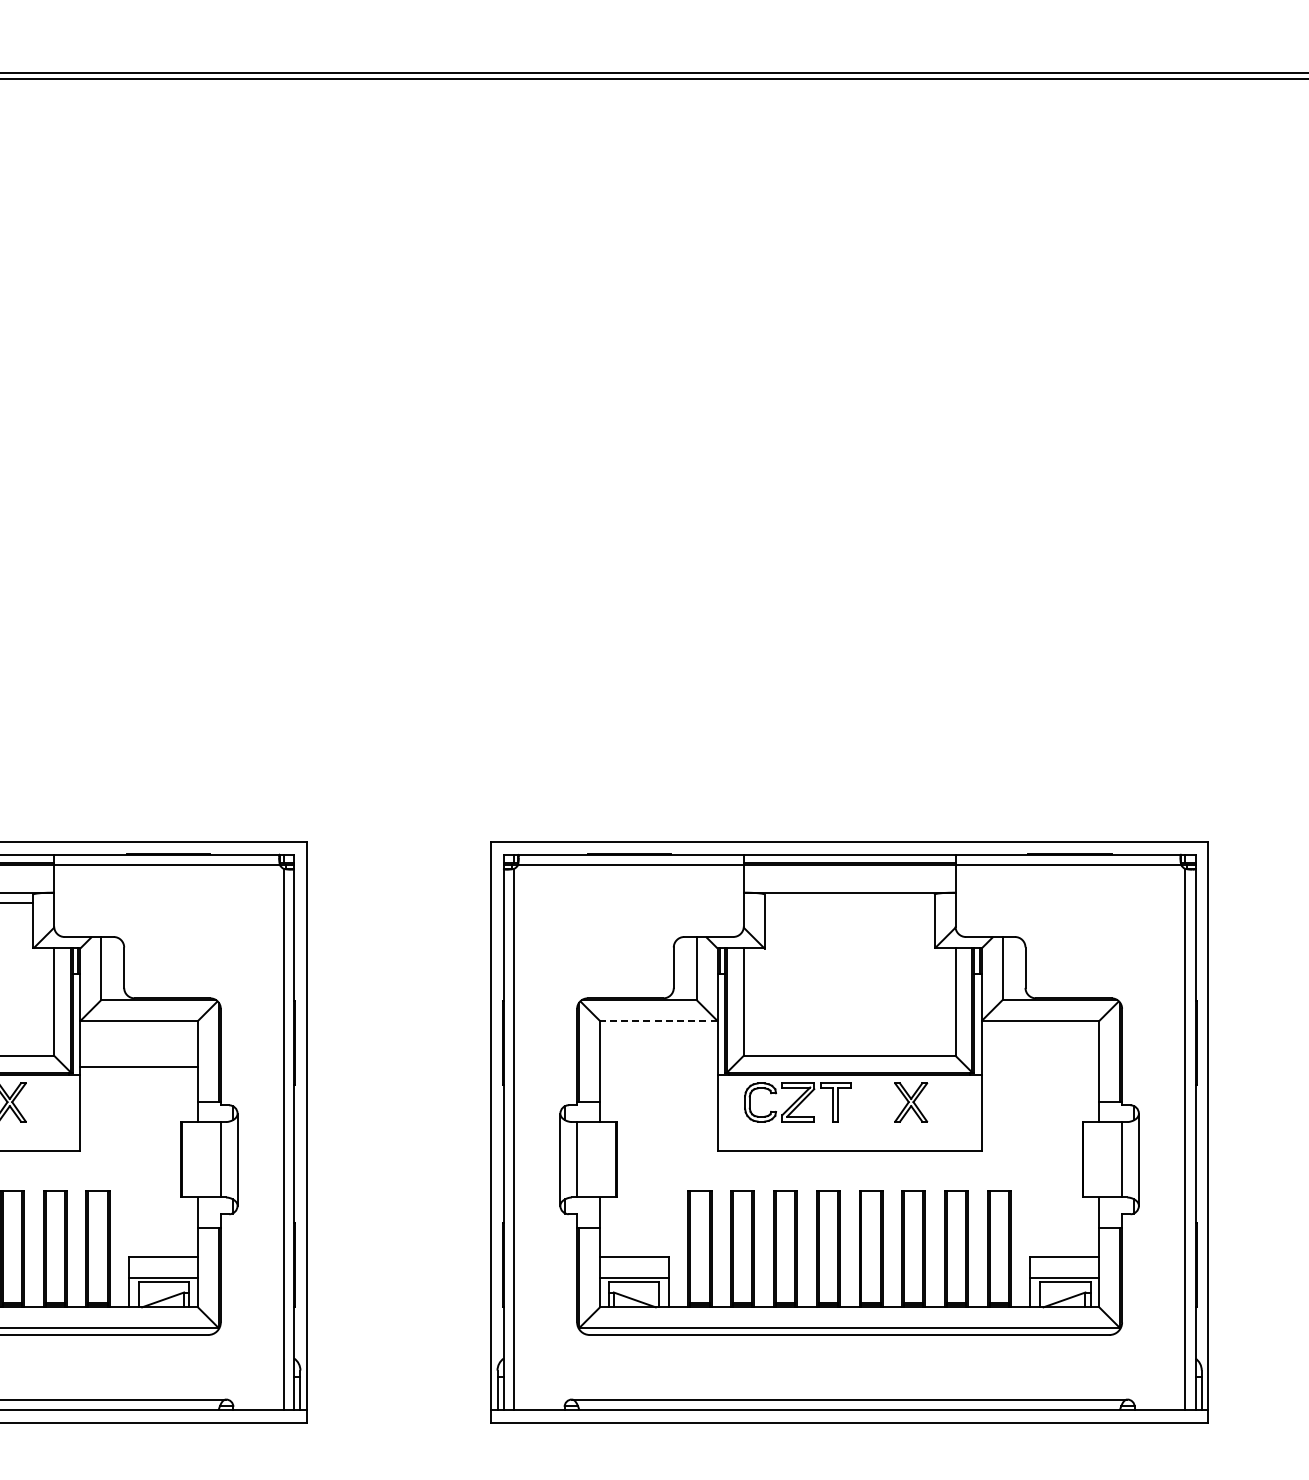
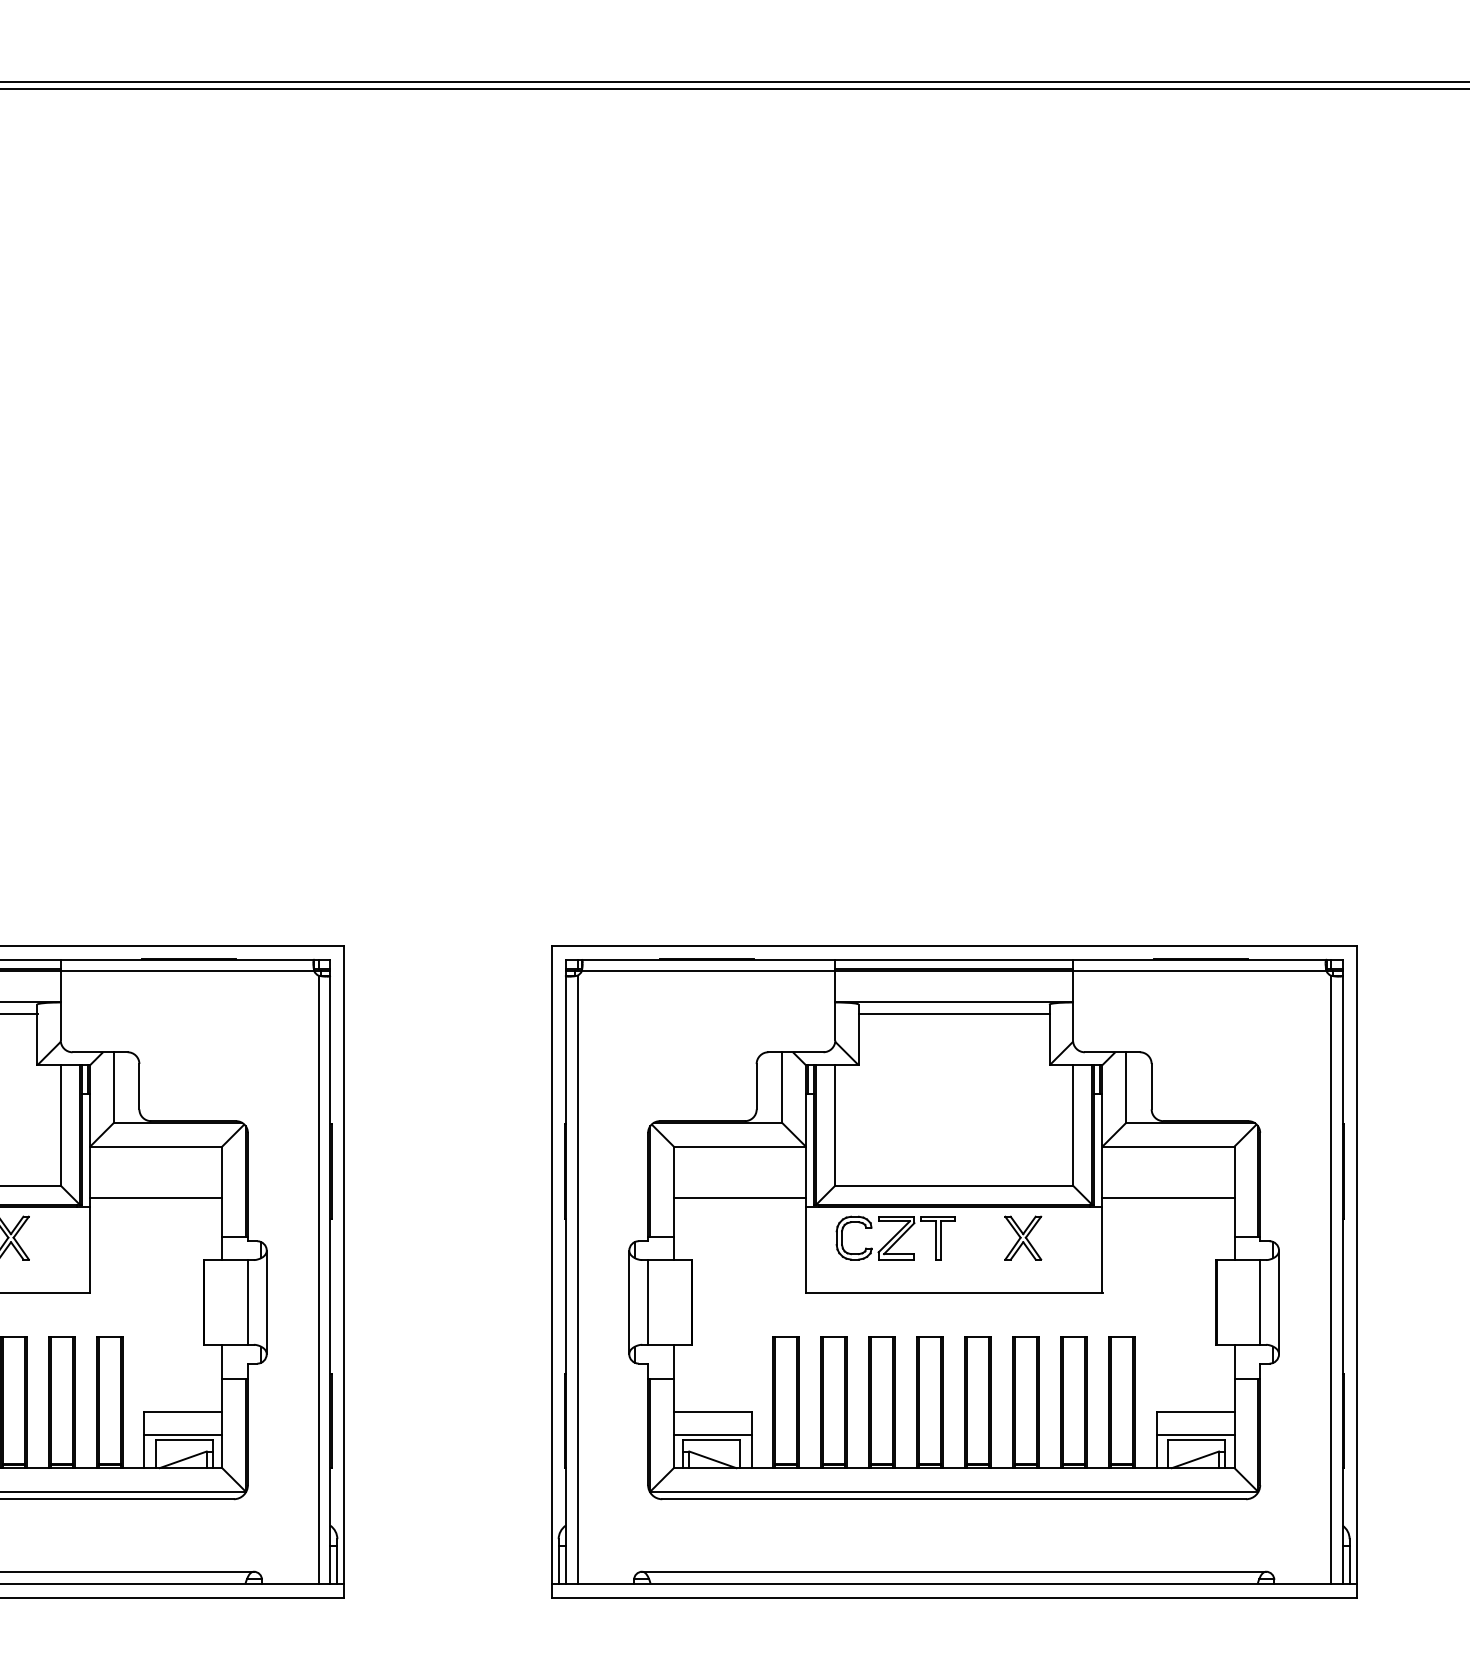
line: (849, 902) -> (954, 1013), added
line: (658, 1021) -> (739, 1147), dashed -> solid
line: (658, 1067) -> (739, 1198), added
line: (1040, 1067) -> (1168, 1198), added

